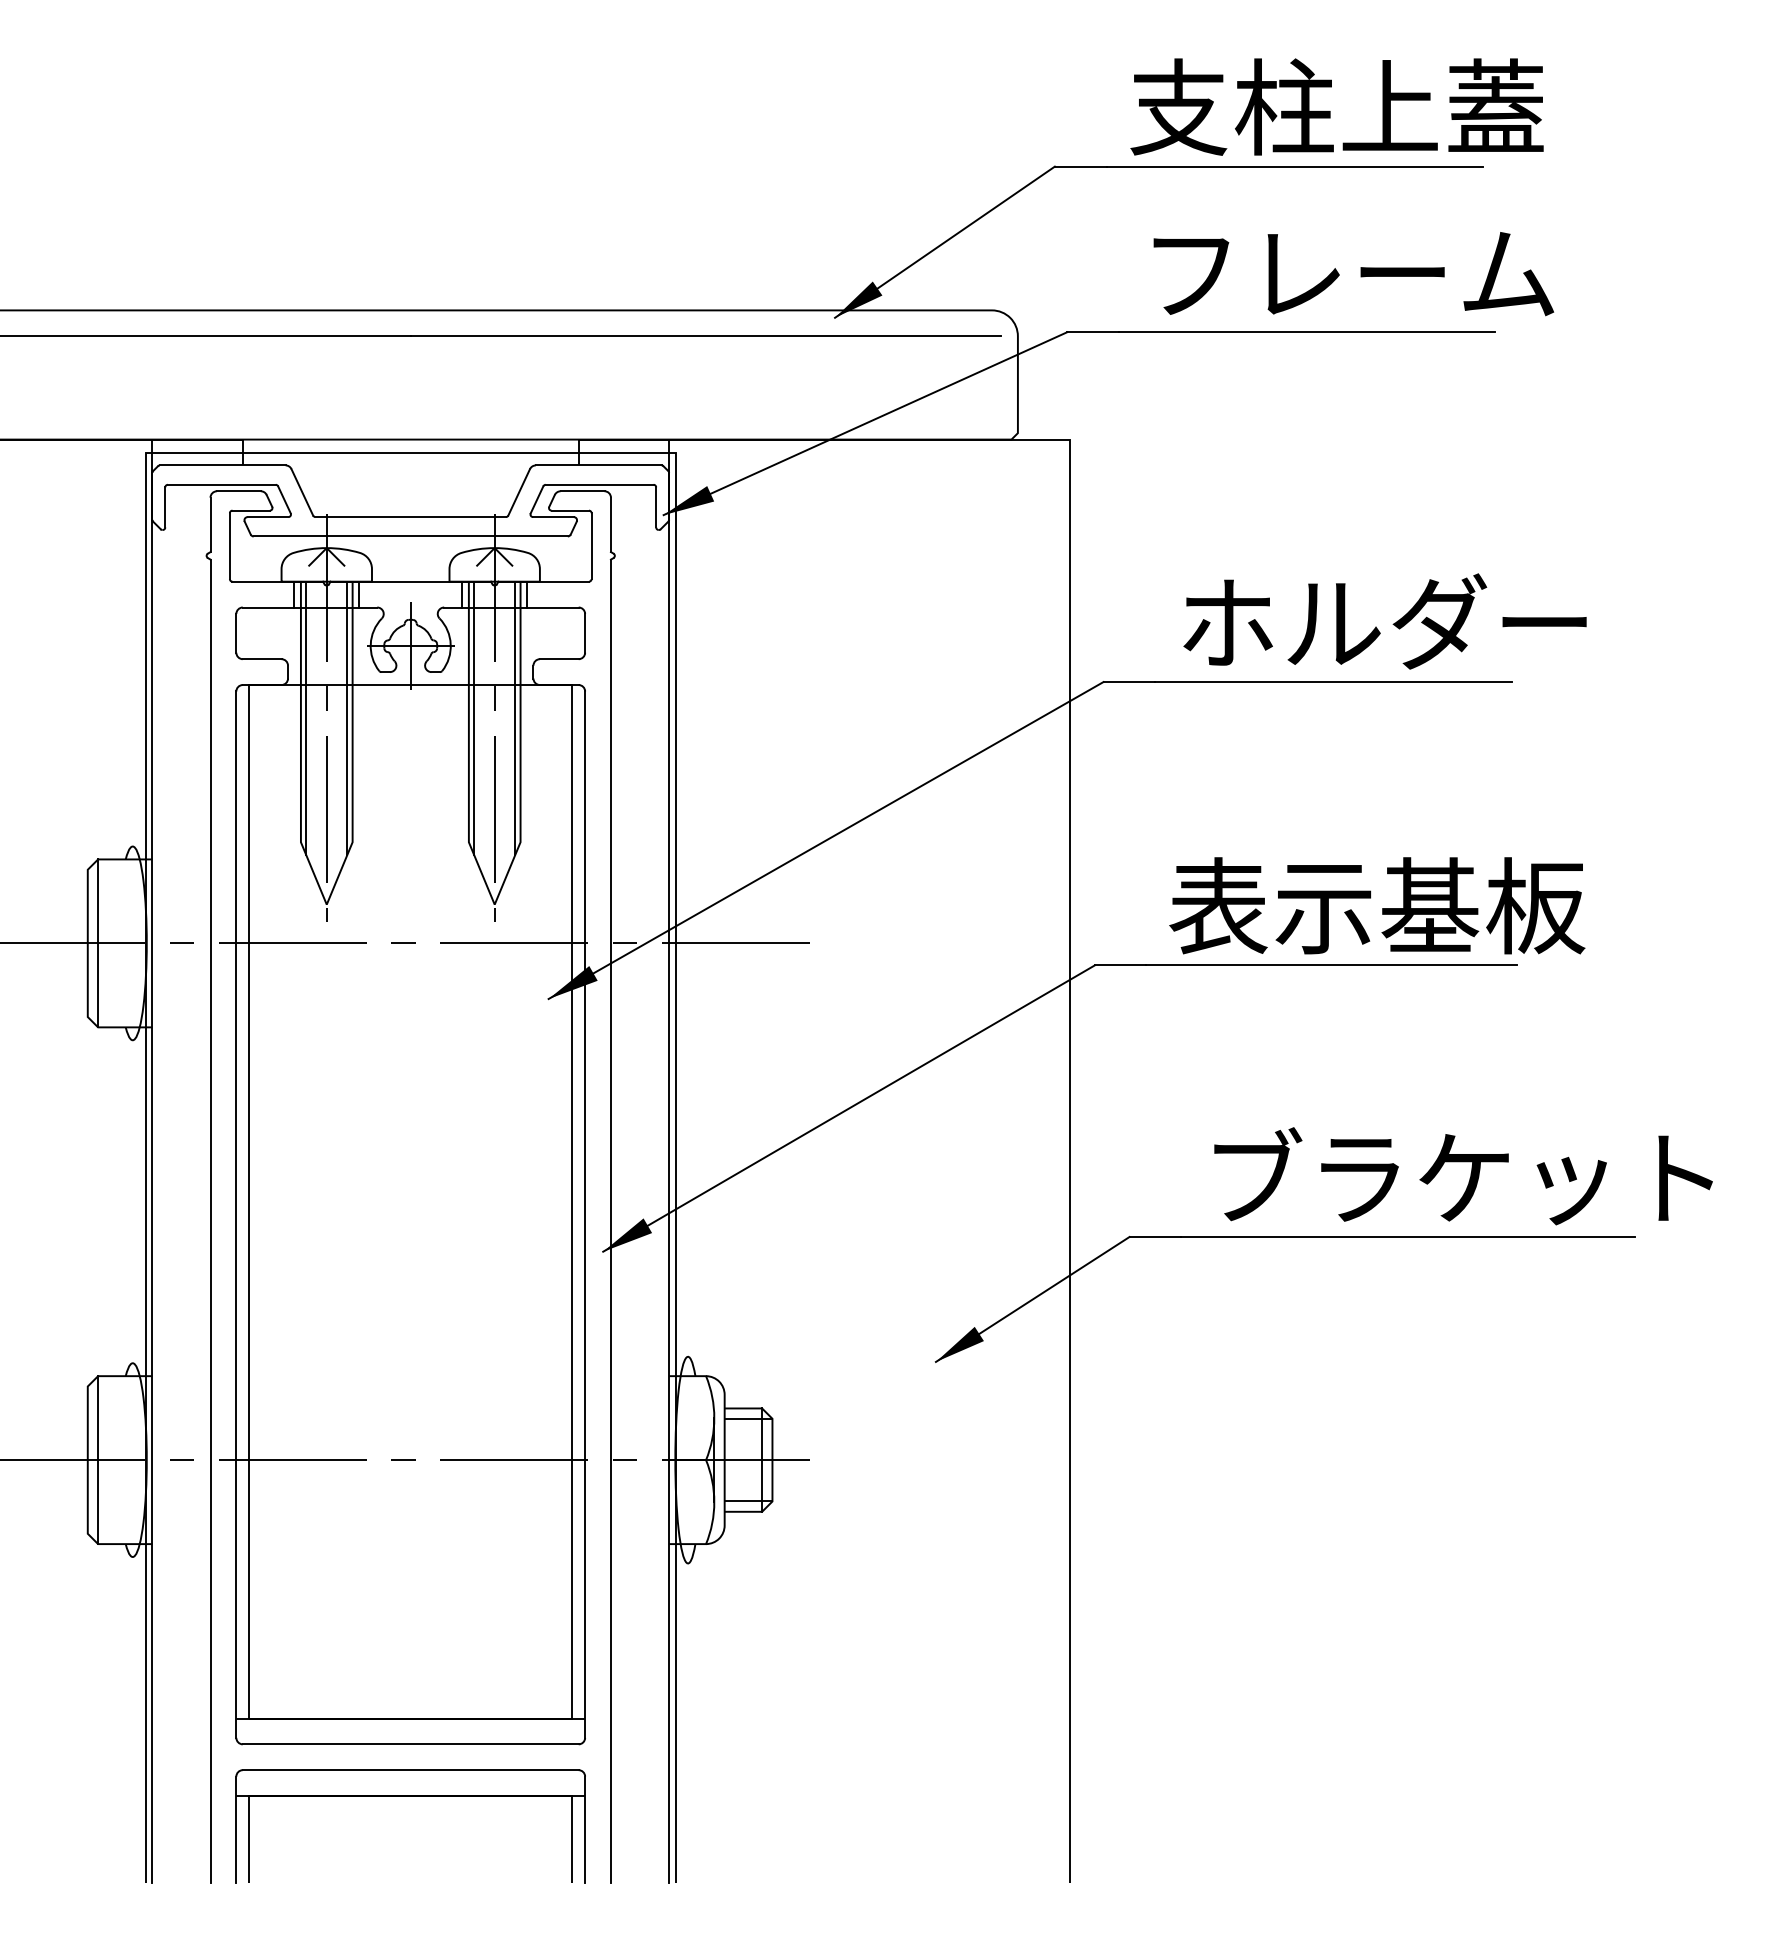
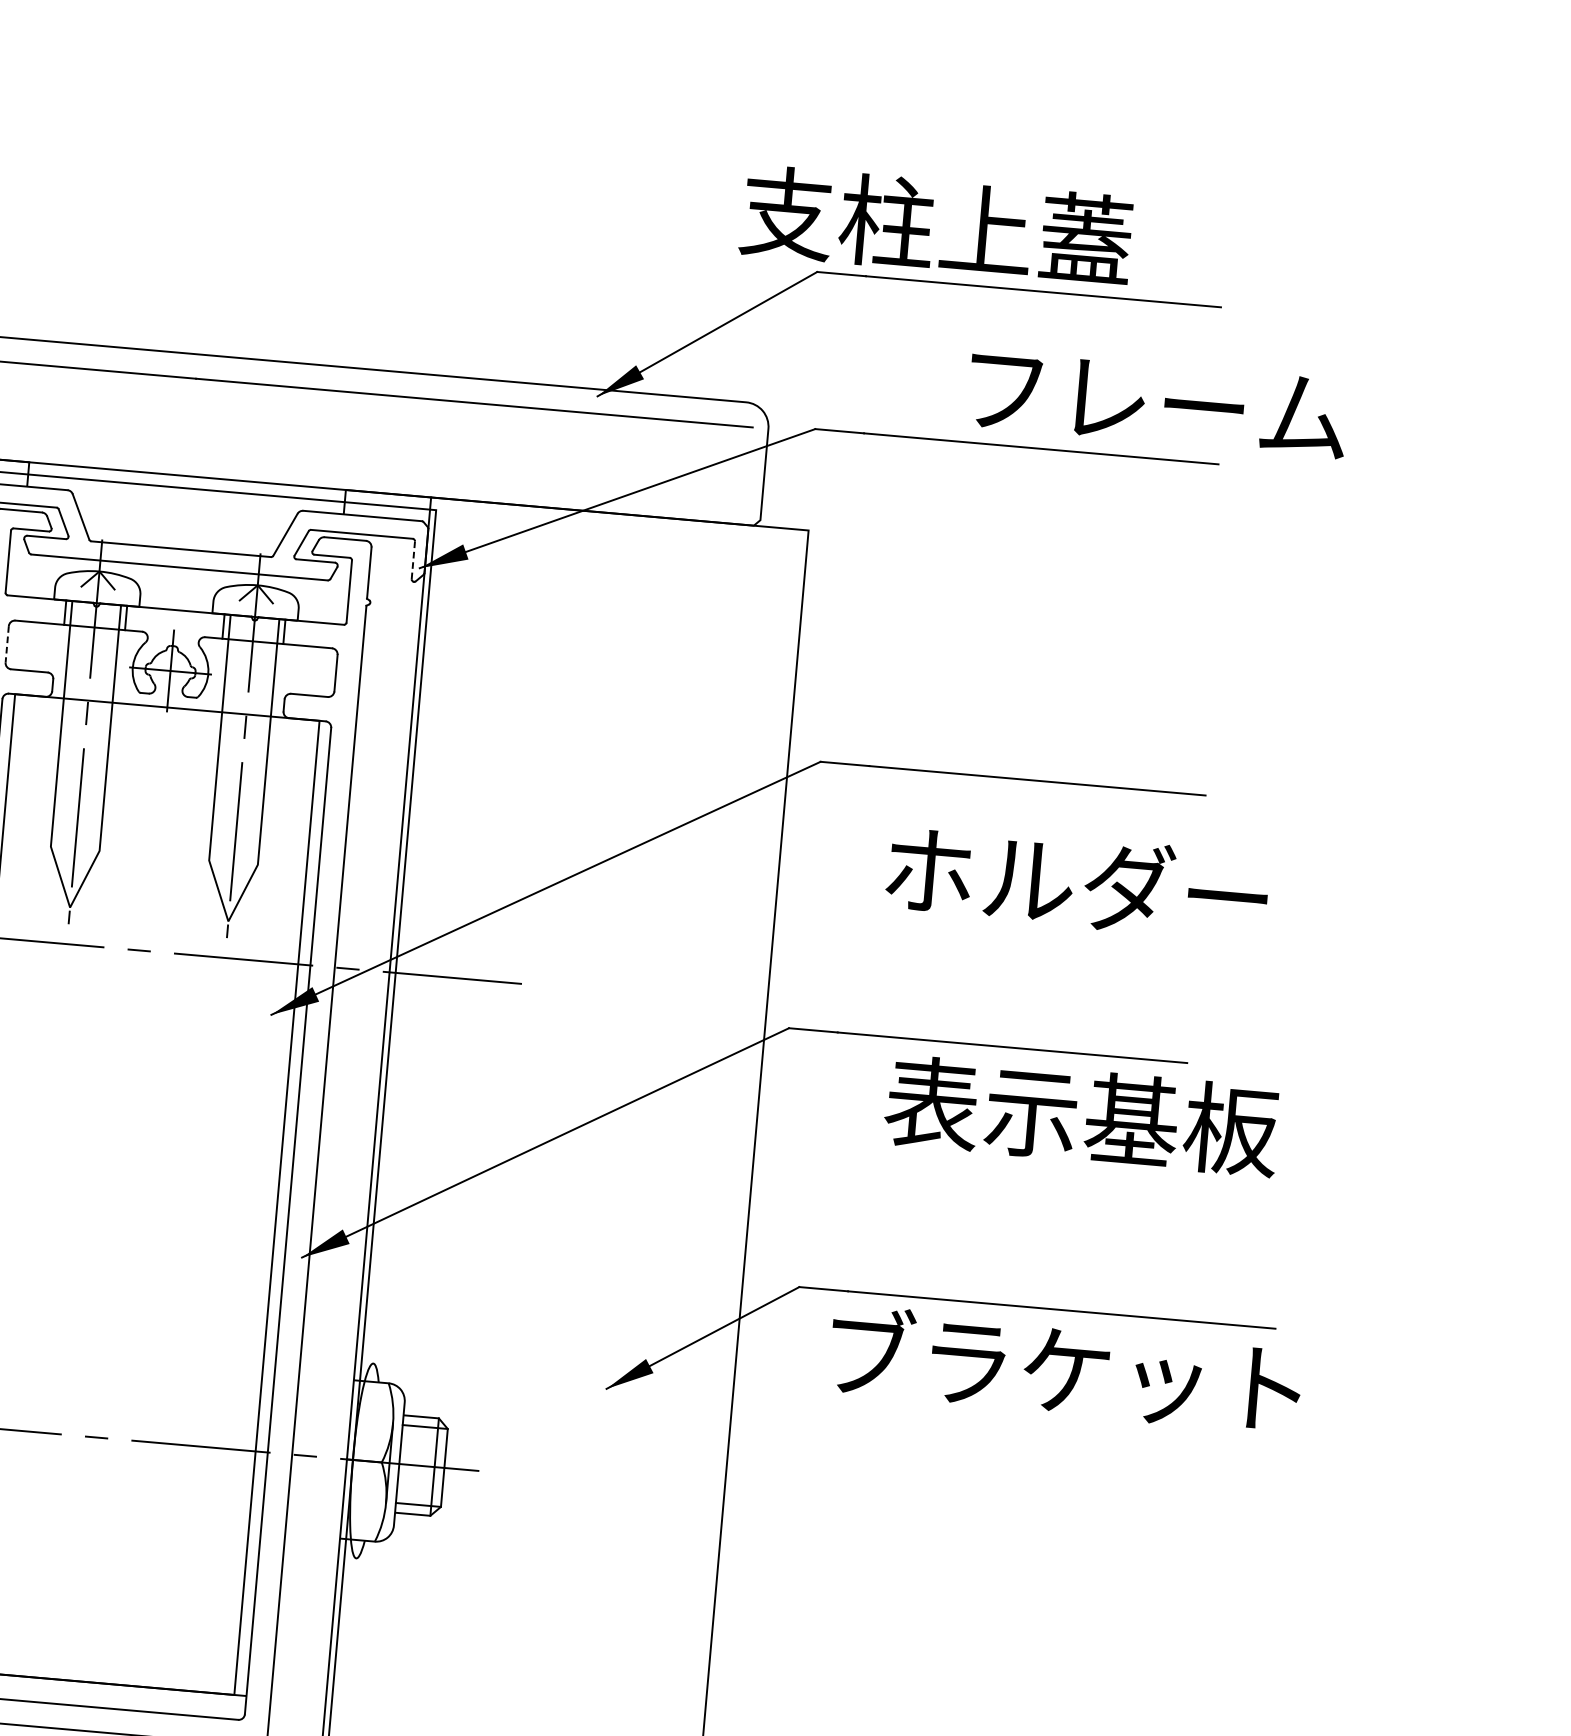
text: (1336, 106) -> (935, 225), moved
text: (1353, 274) -> (1157, 404), moved
line: (656, 506) -> (413, 559), solid -> dashed
text: (1384, 621) -> (1076, 882), moved
line: (236, 633) -> (7, 644), solid -> dashed
line: (306, 717) -> (66, 729), removed
line: (347, 717) -> (105, 732), removed
line: (474, 717) -> (224, 743), removed
line: (515, 717) -> (263, 746), removed
text: (1377, 905) -> (1082, 1115), moved
text: (1463, 1176) -> (1065, 1369), moved

